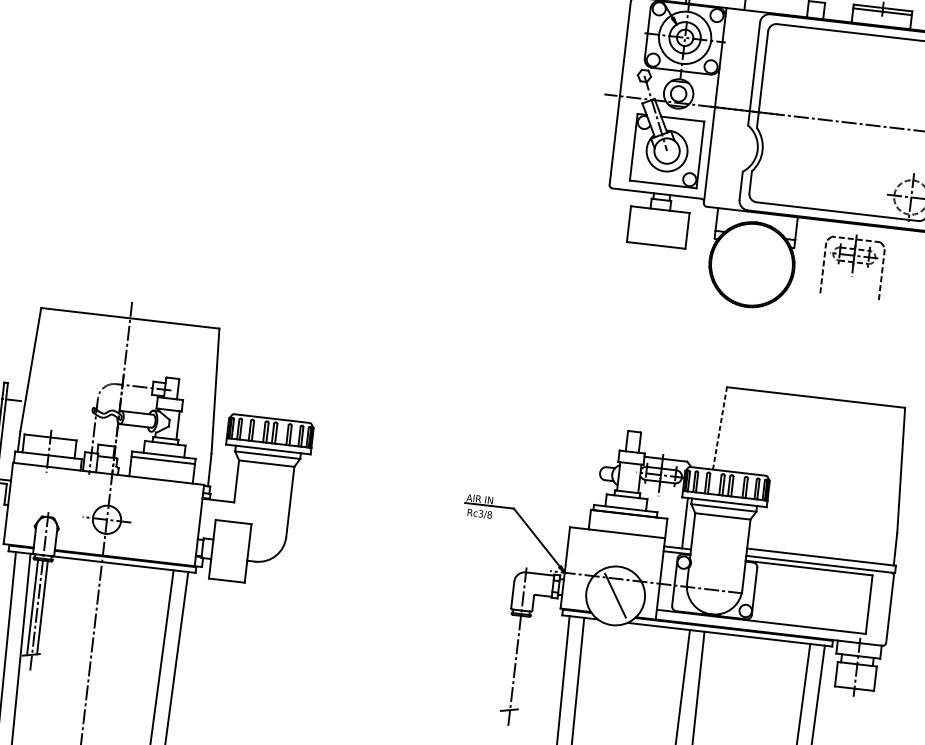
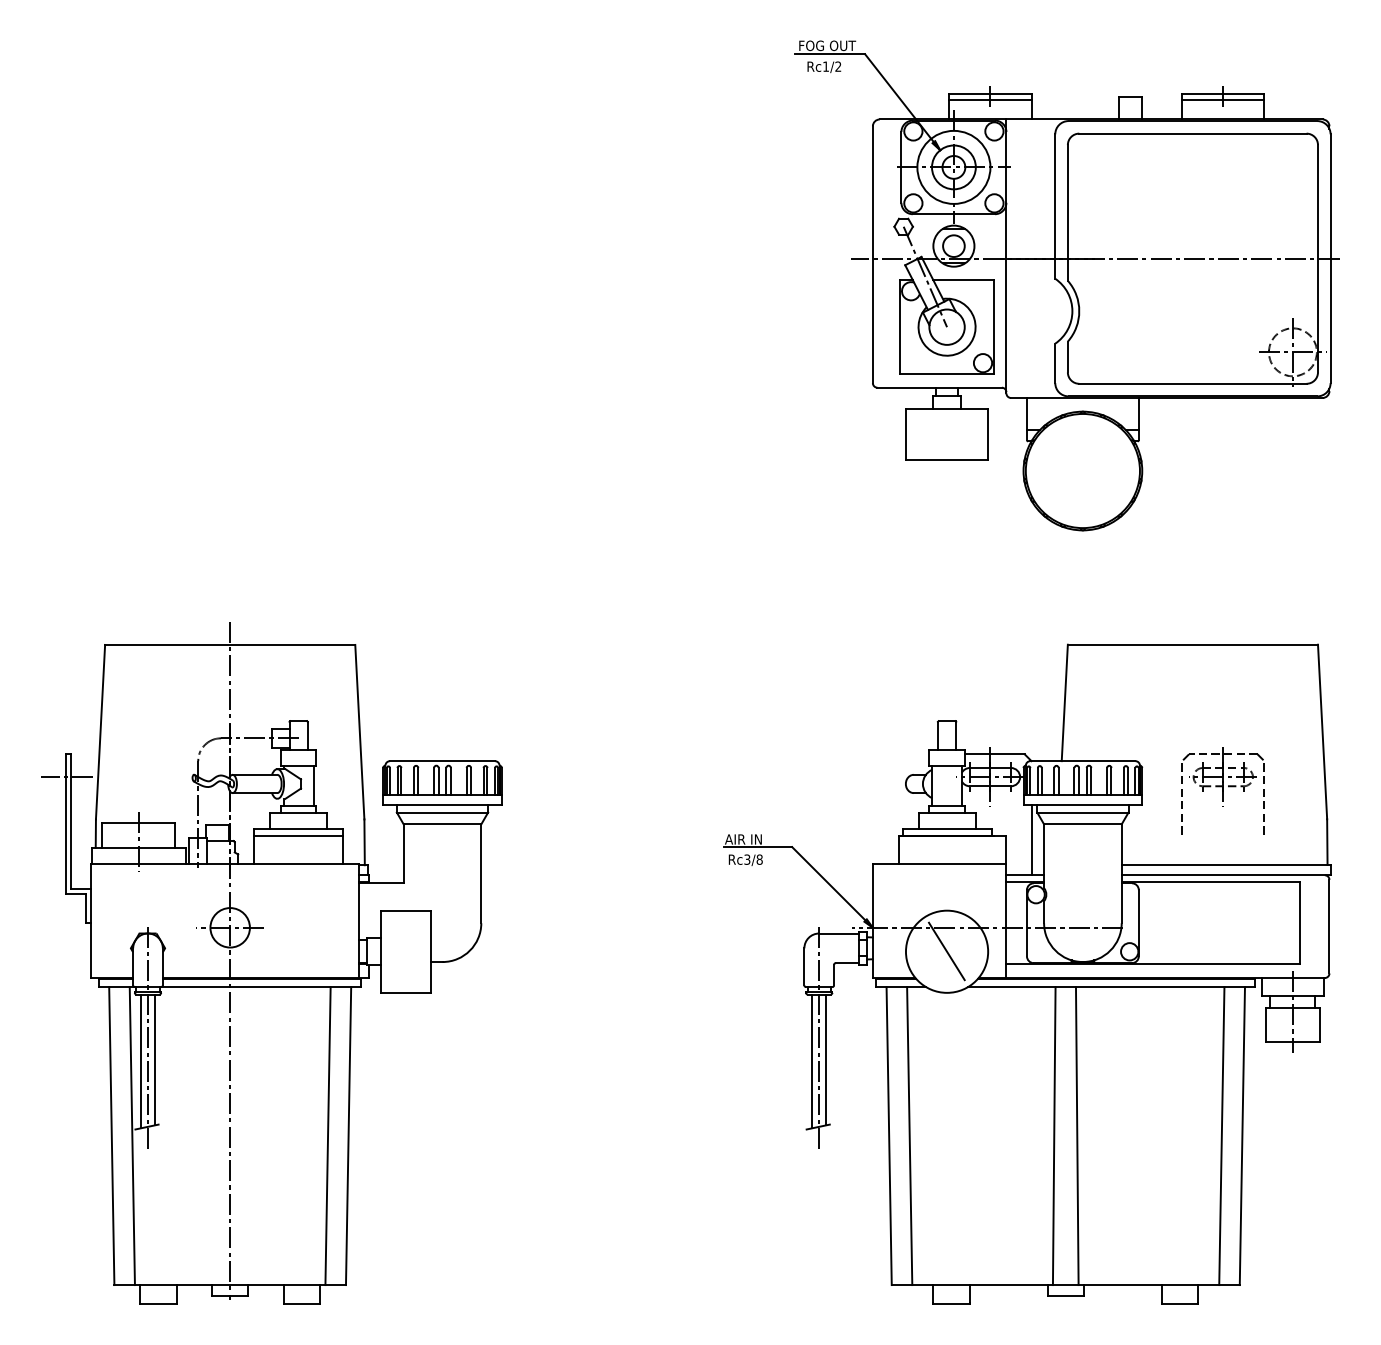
part: (852, 265) -> (1222, 790), moved
line: (719, 428) -> (1064, 702), dashed -> solid
line: (520, 662) -> (826, 1059), added
line: (510, 663) -> (812, 1061), added

